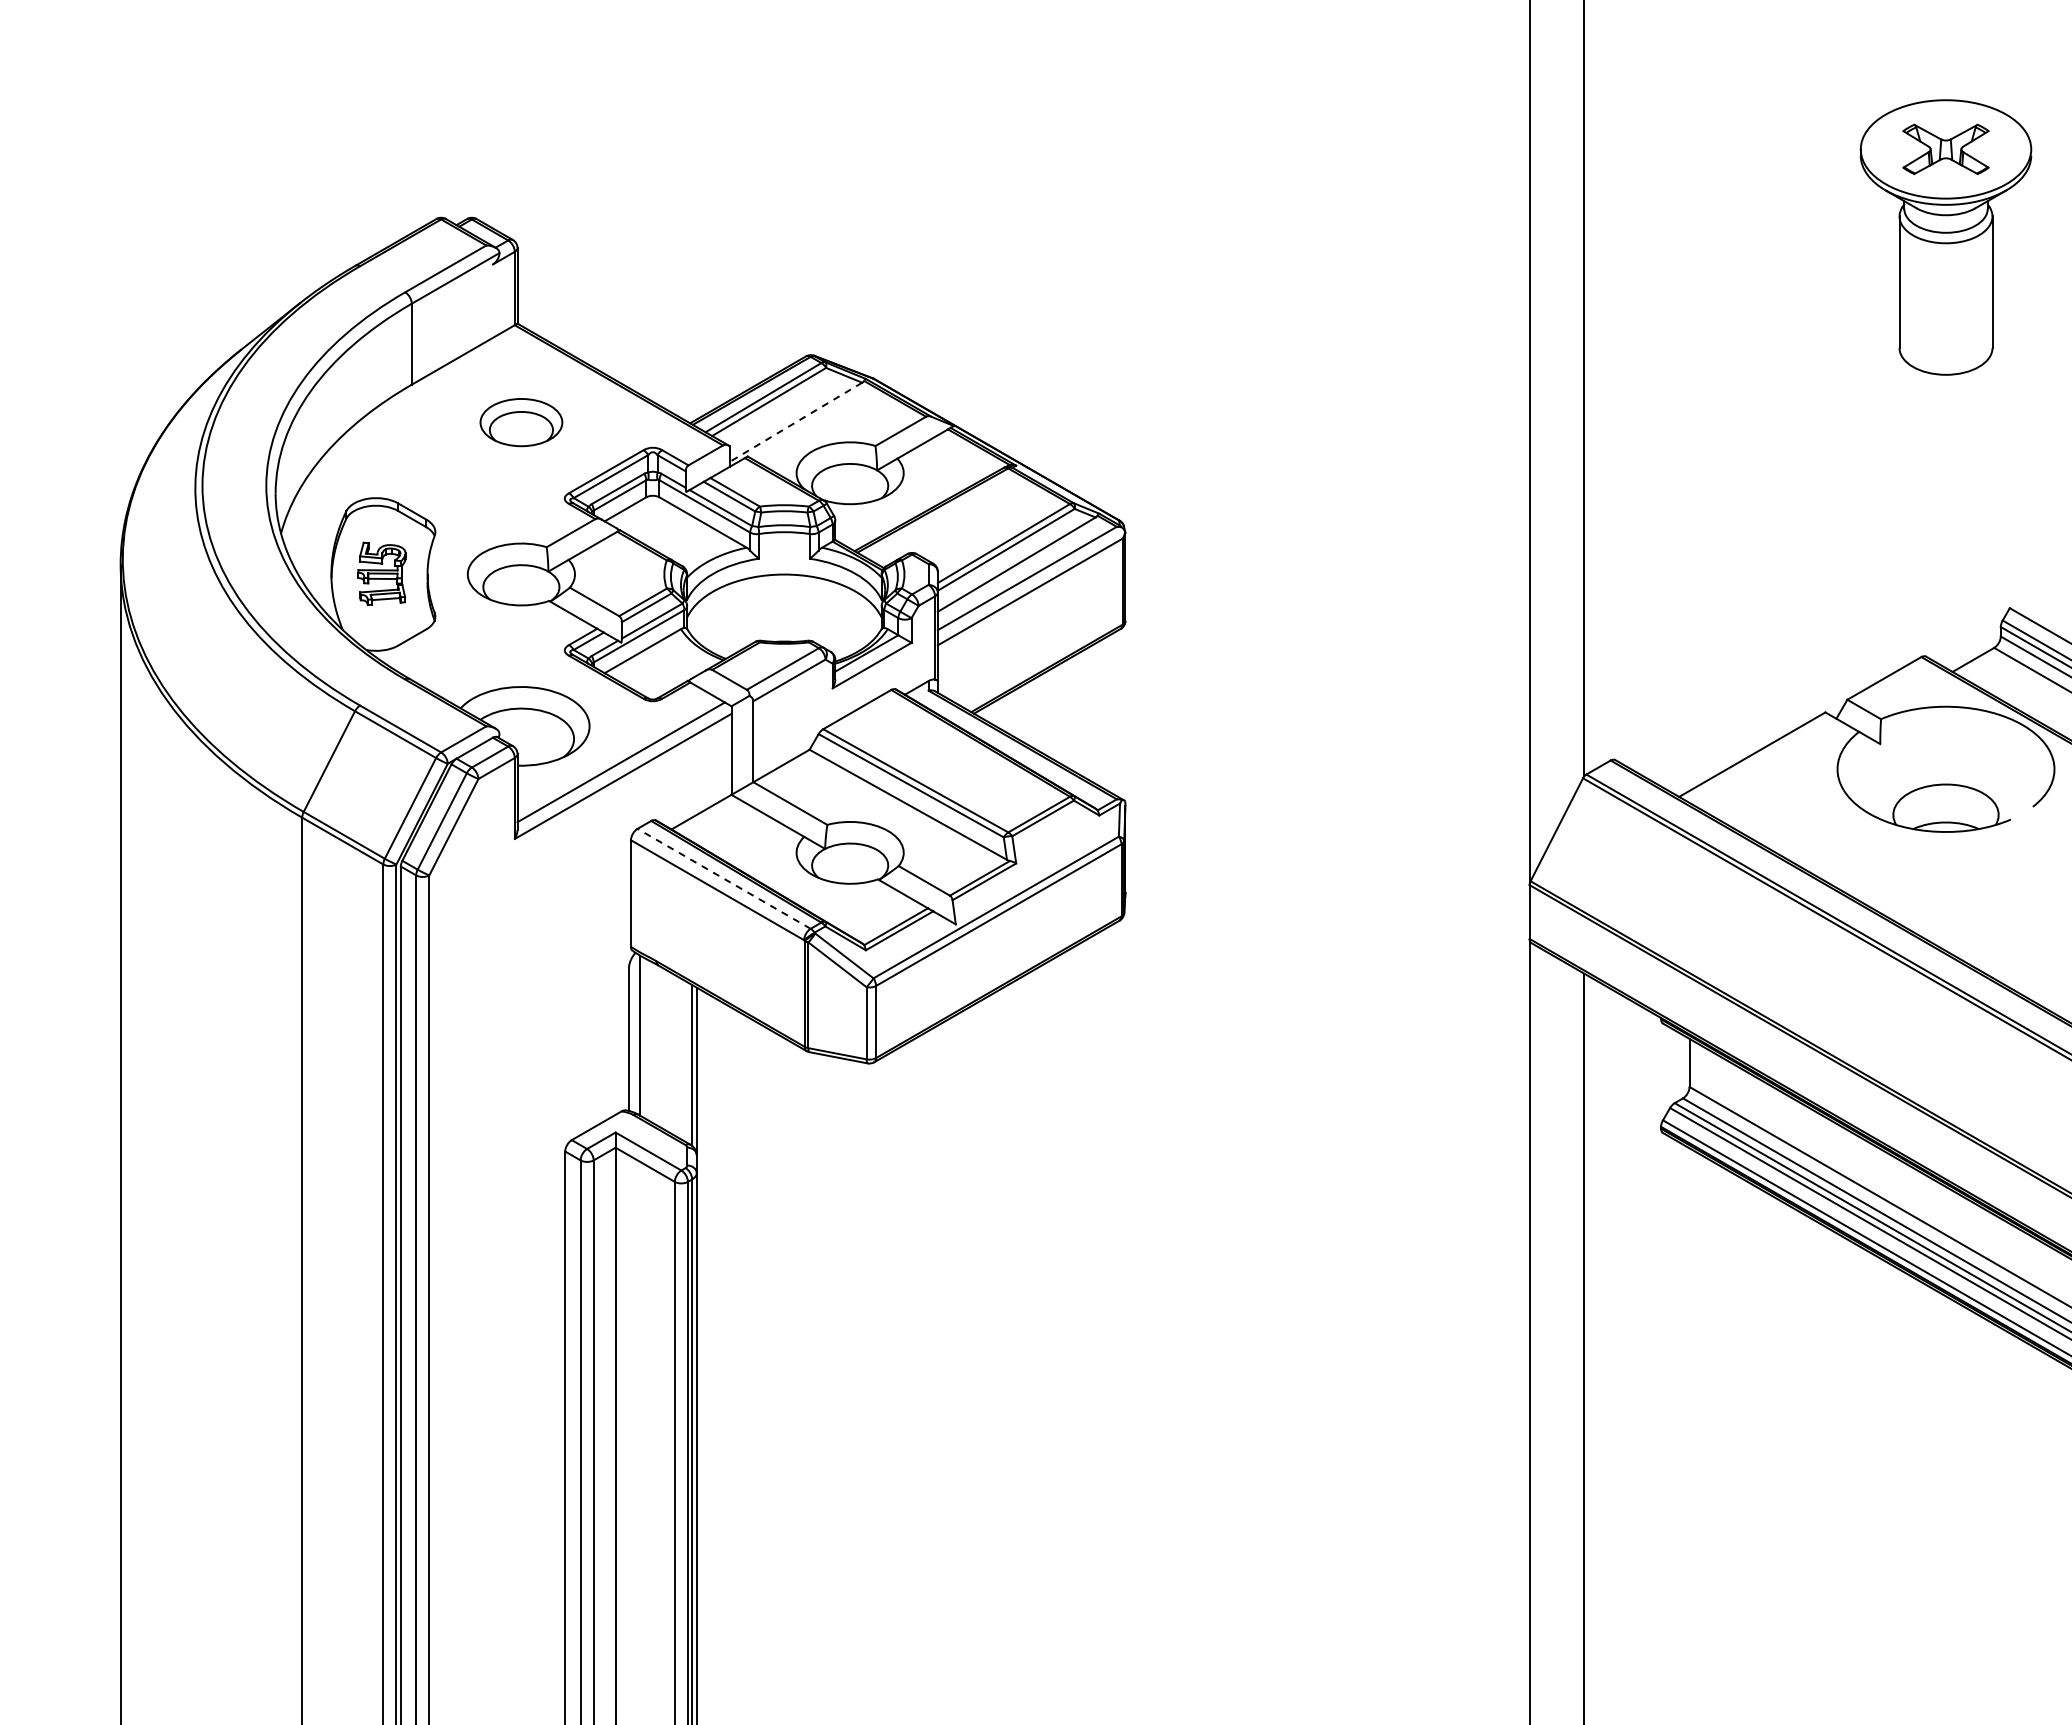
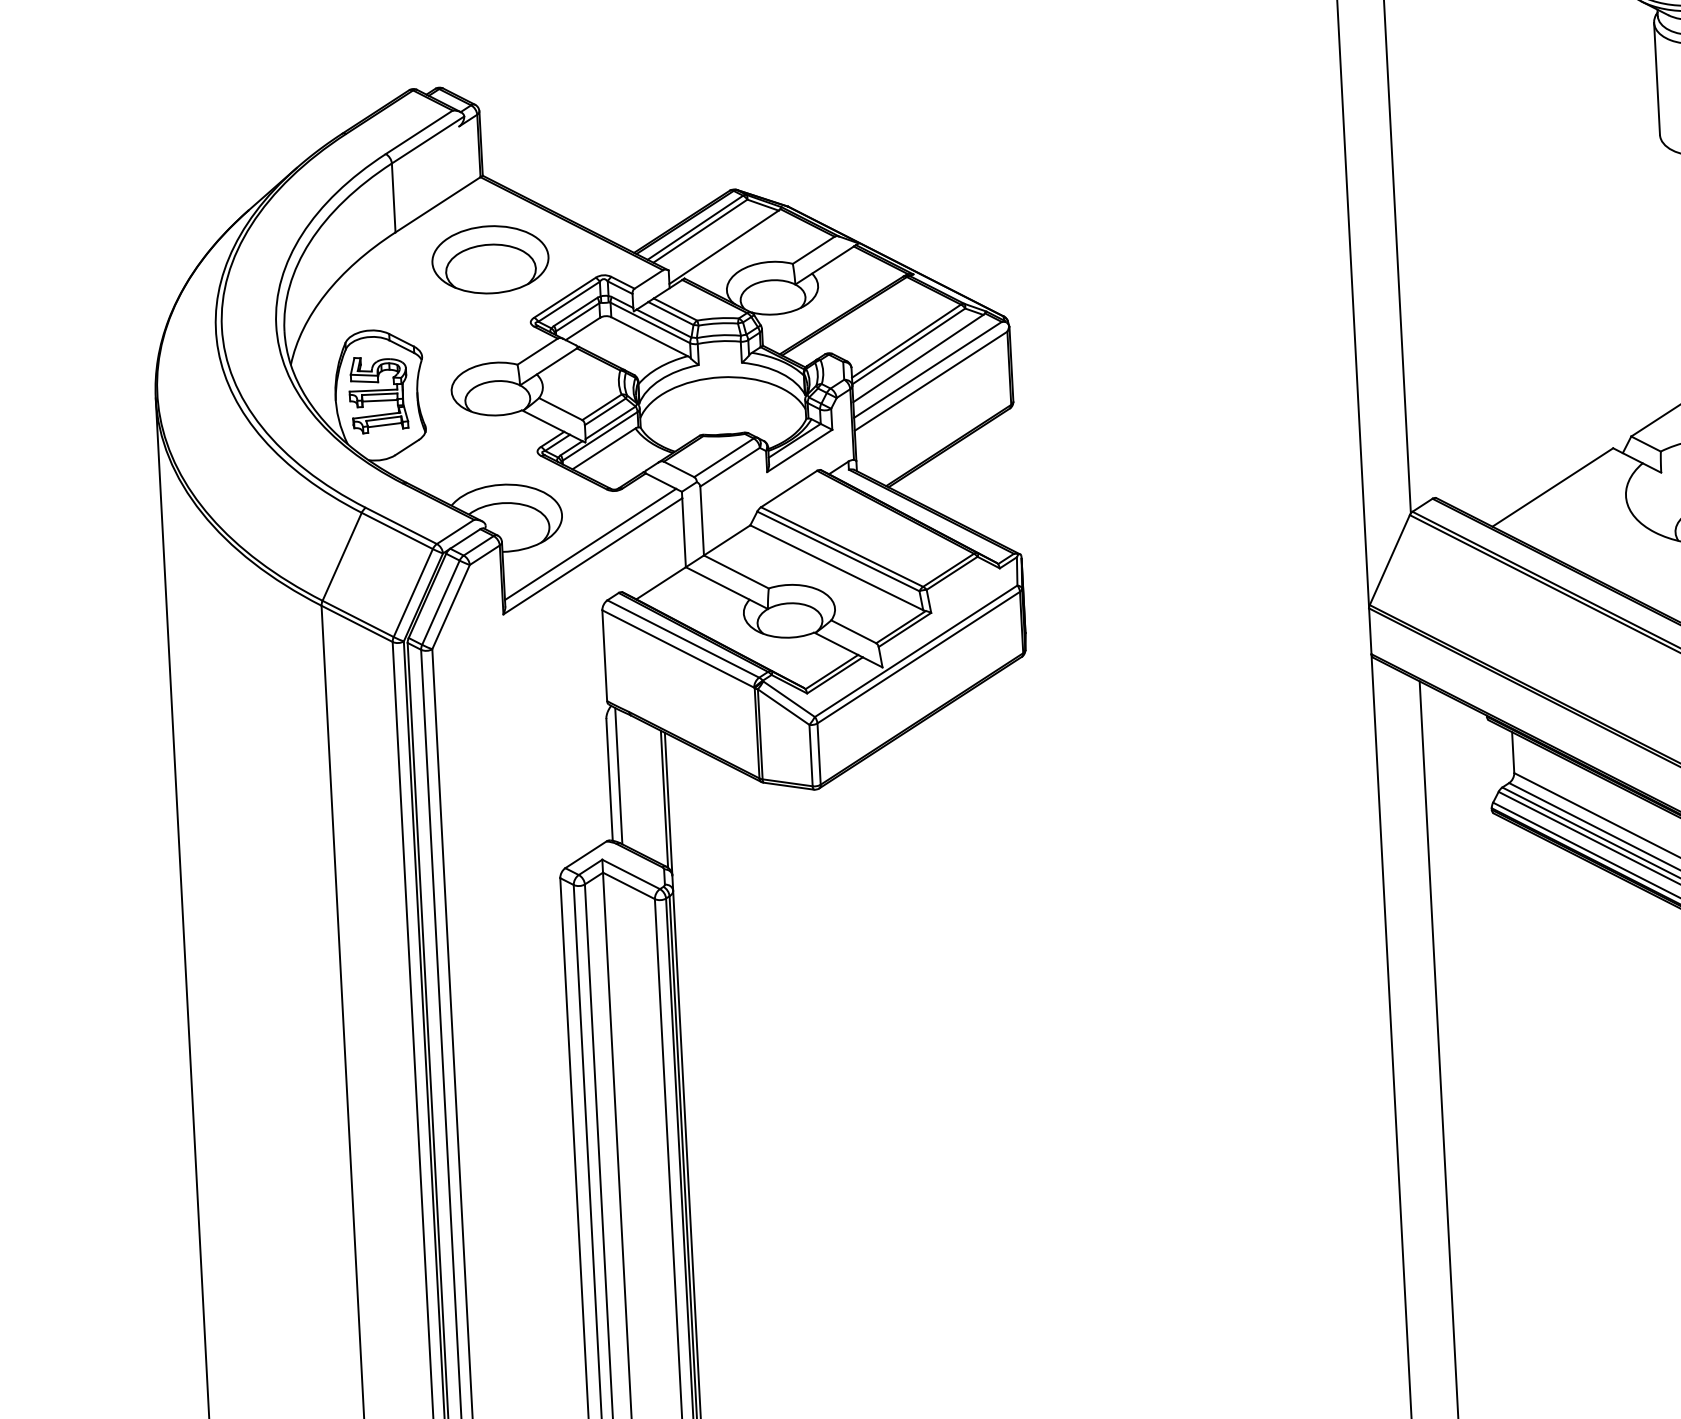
part: (521, 422) -> (490, 259), size x1.67
line: (795, 422) -> (723, 247), dashed -> solid
part: (381, 573) -> (378, 394), size x1.43
line: (724, 878) -> (683, 638), dashed -> solid

